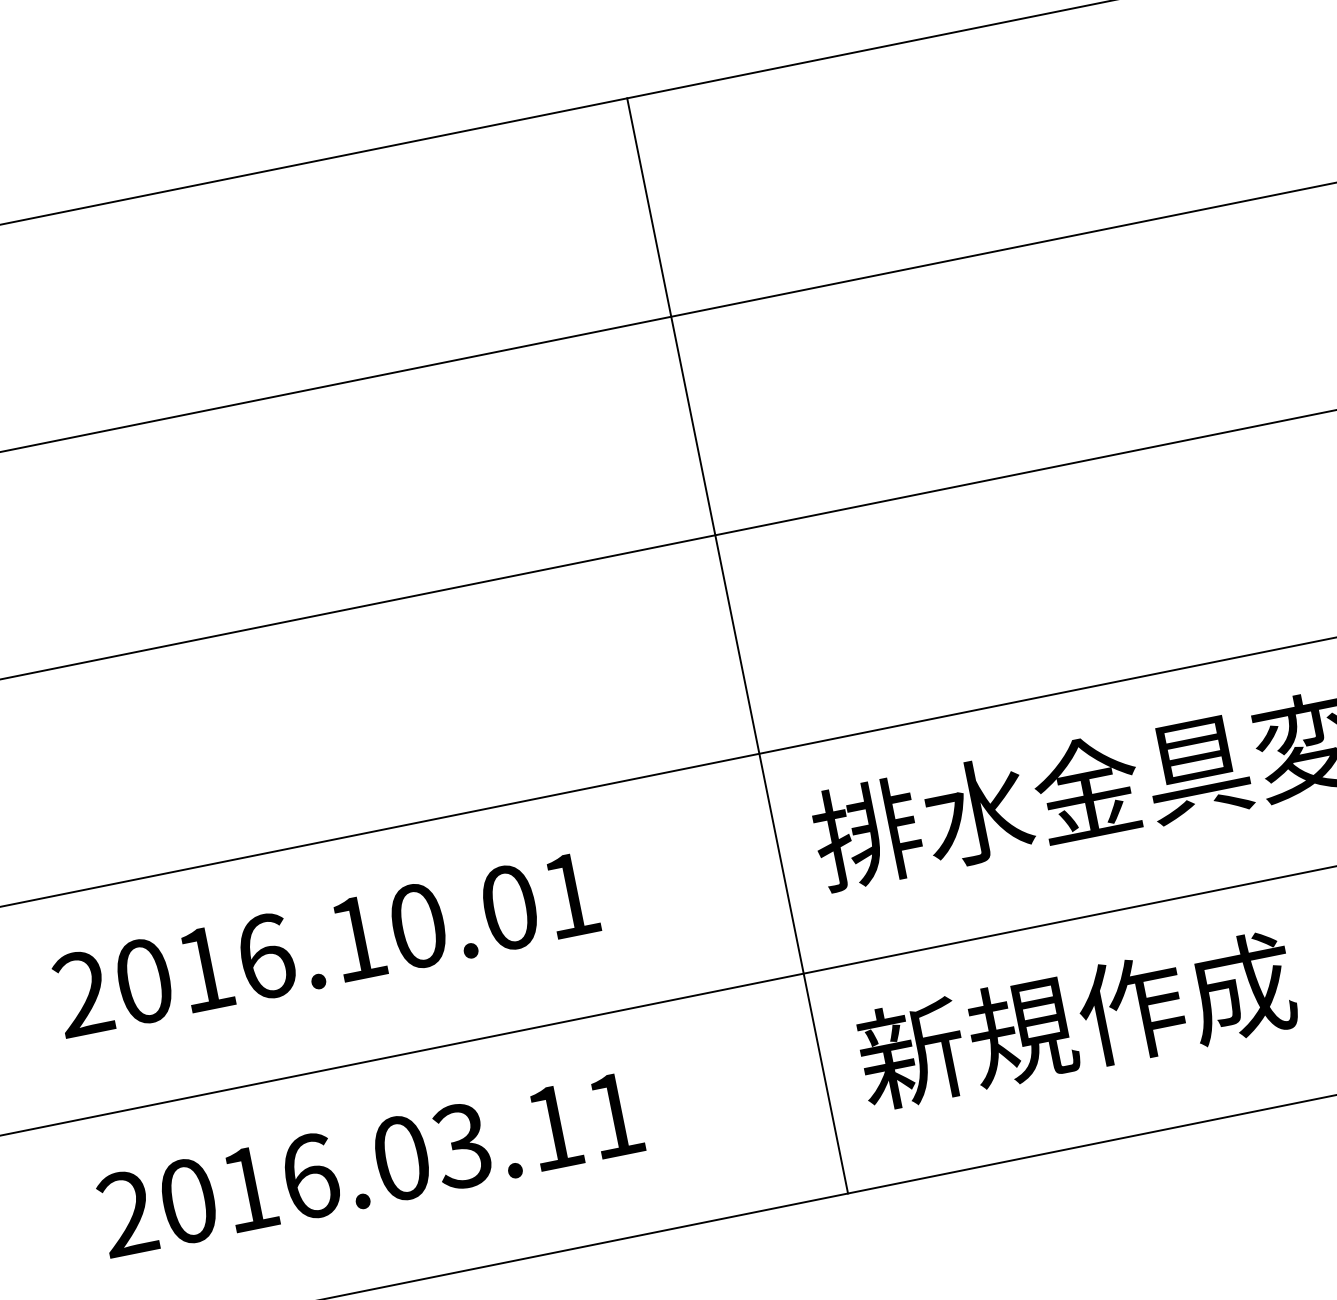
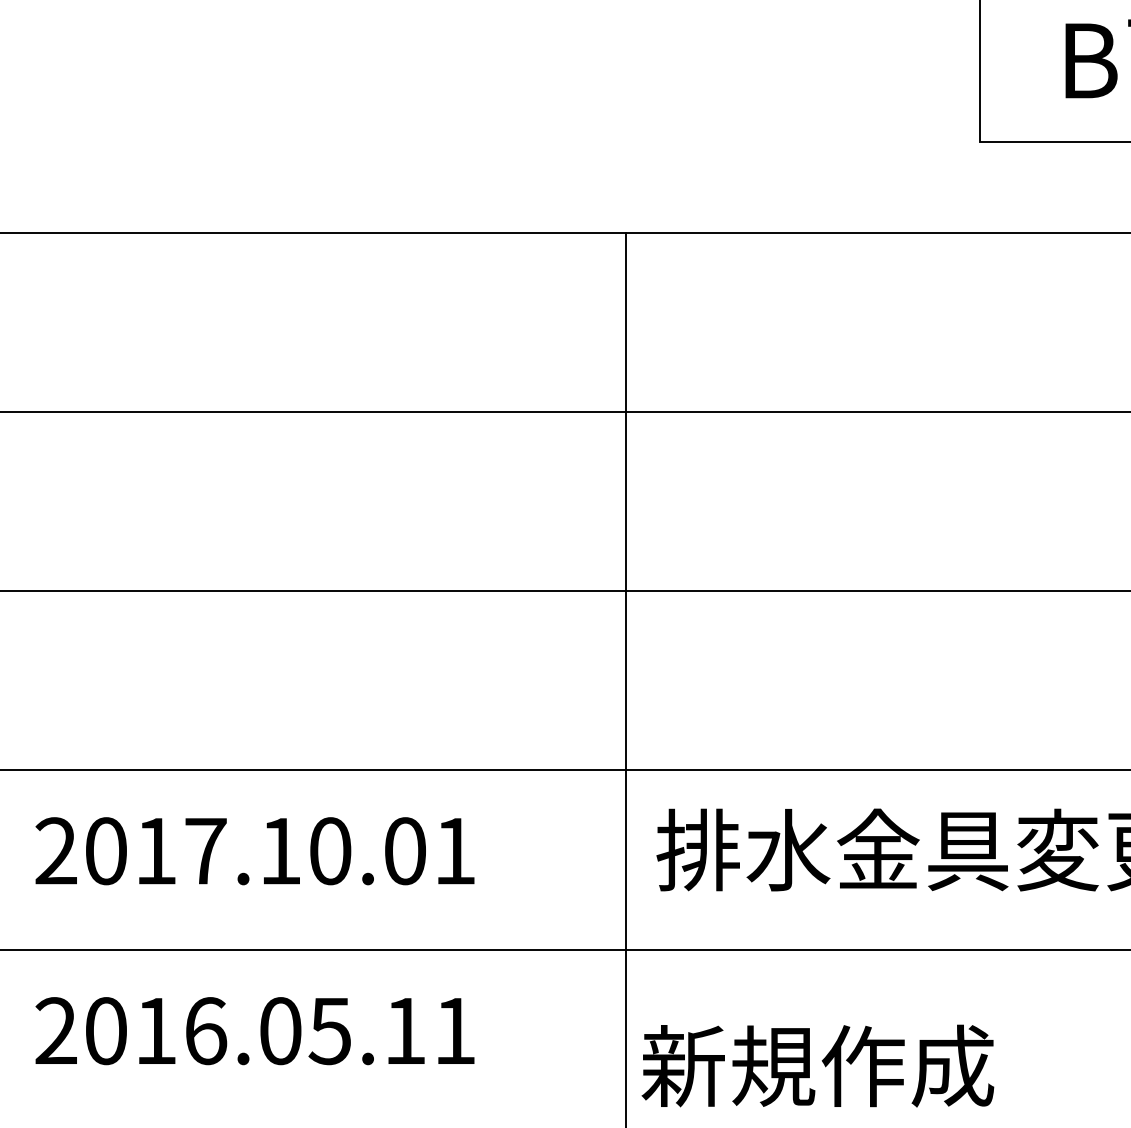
text: (266, 956) -> (206, 851), 2016.10.01 -> 2017.10.01
text: (1075, 1020) -> (817, 1065), moved
text: (461, 1145) -> (329, 1030), 2016.03.11 -> 2016.05.11

